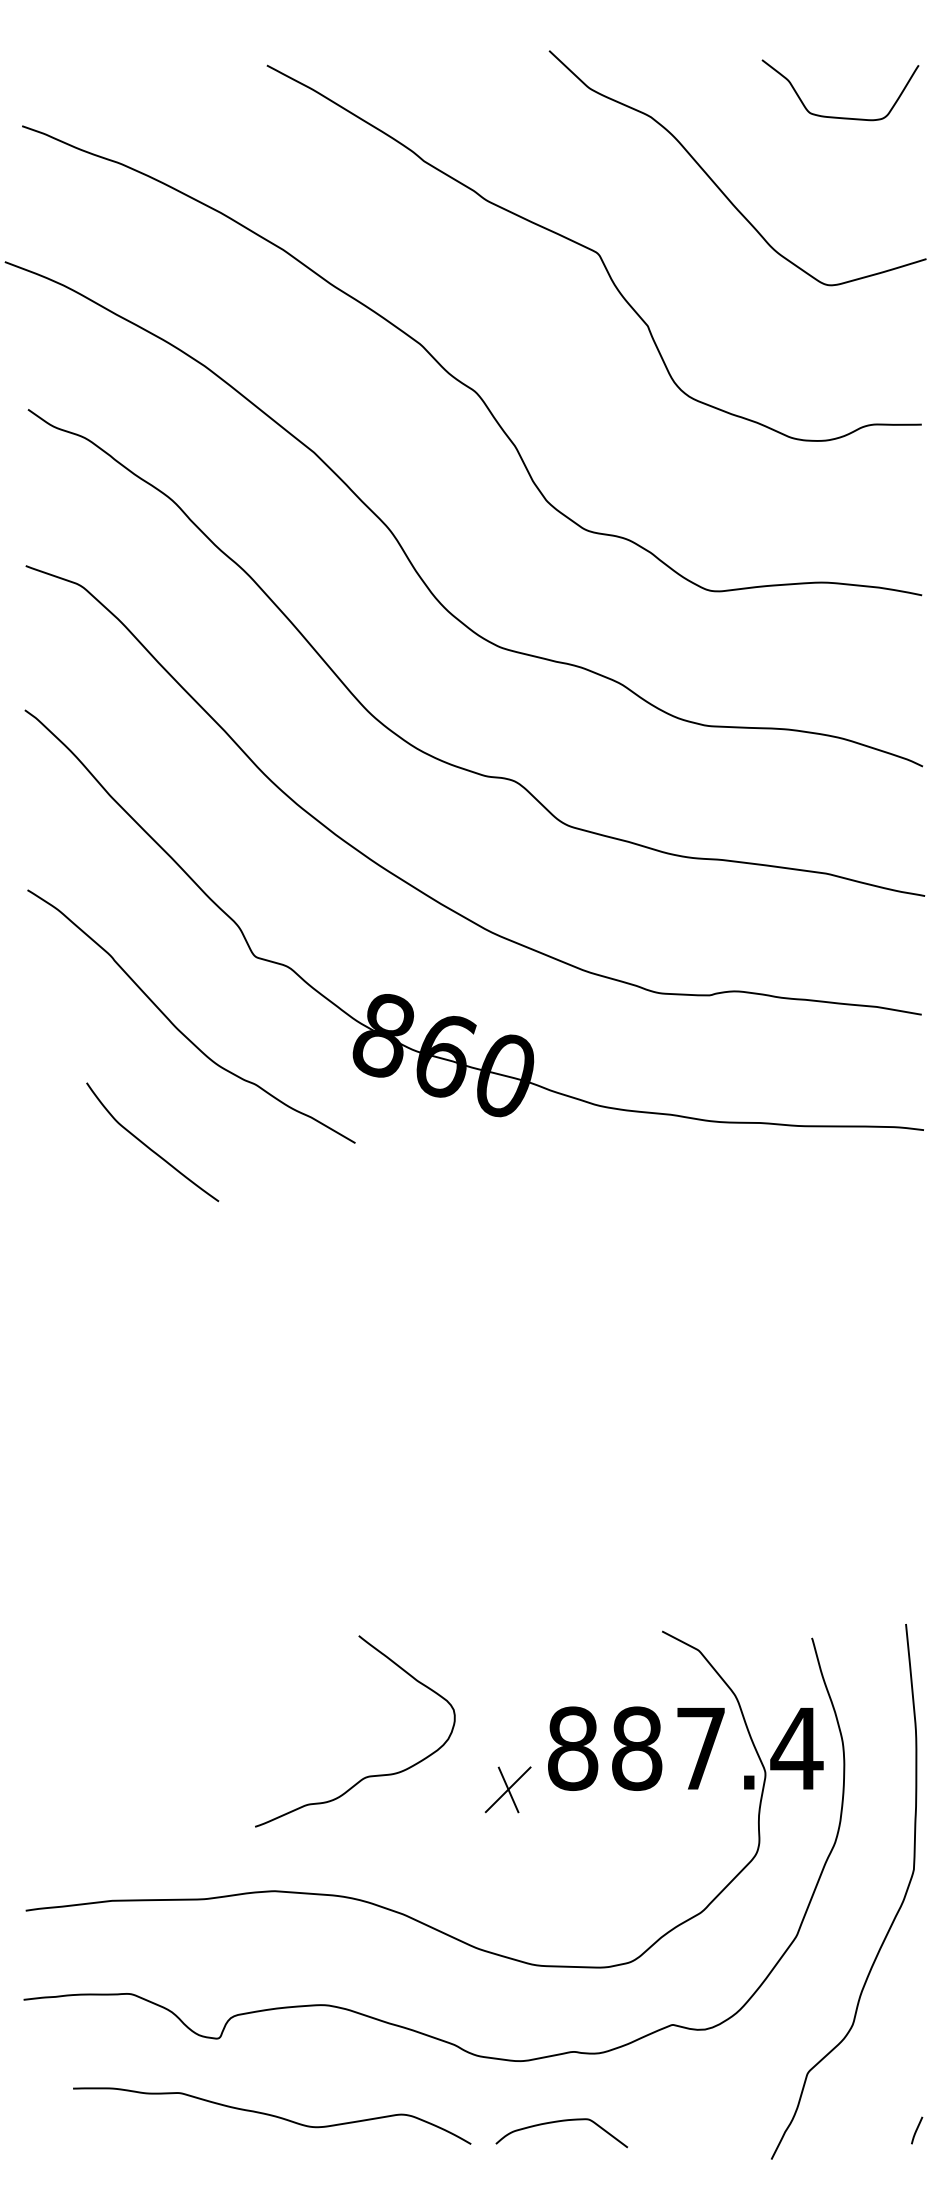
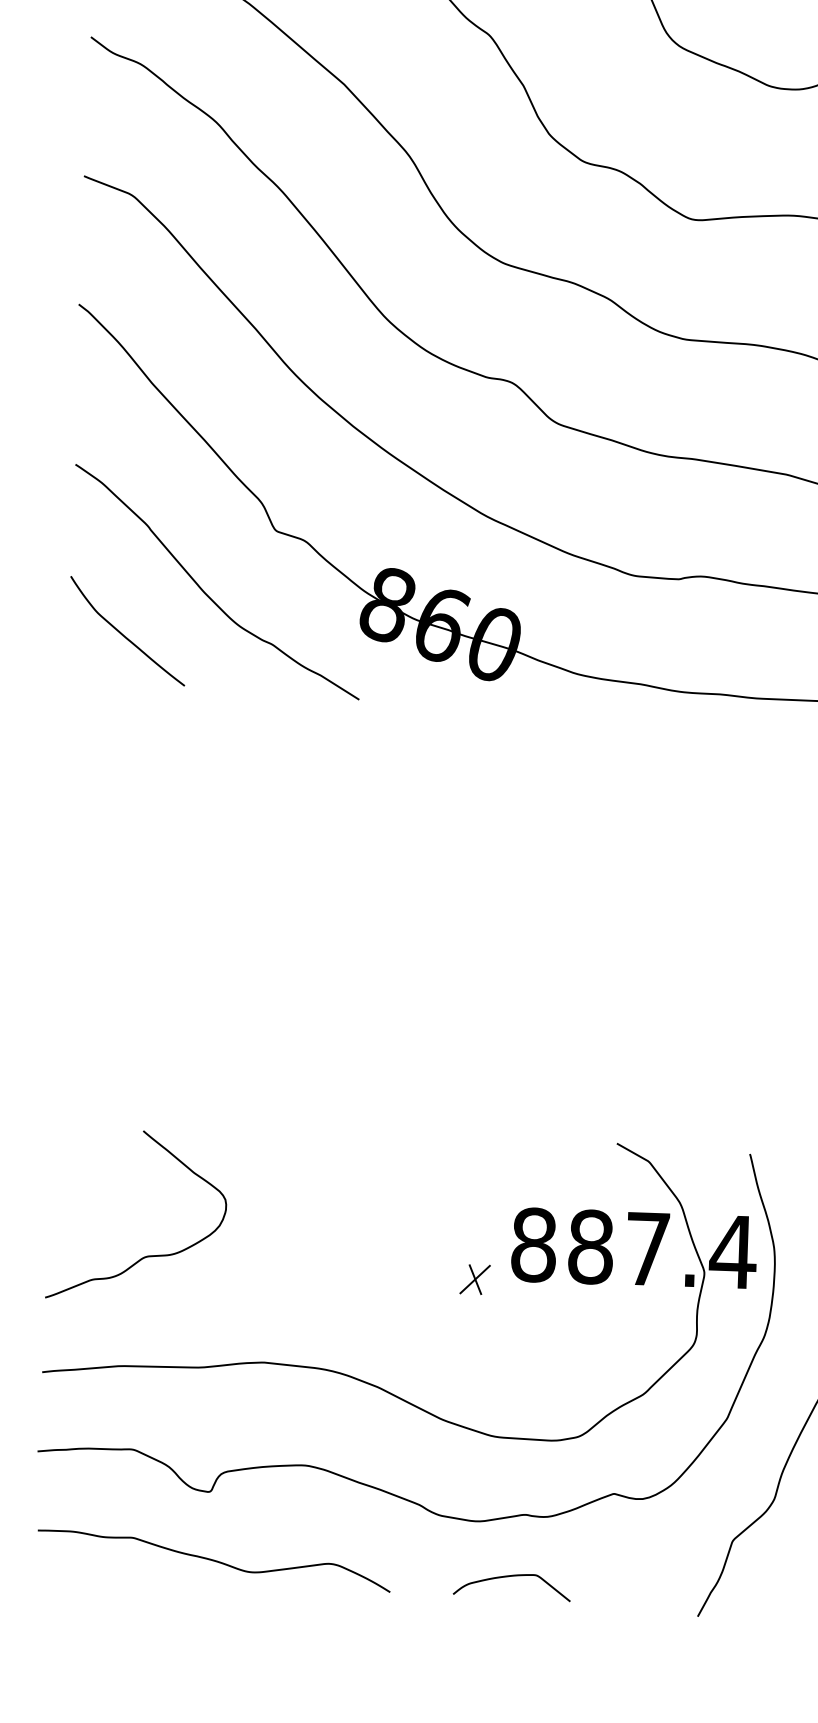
curve: (148, 1146) -> (123, 634), moved
curve: (368, 1775) -> (147, 1255), moved
part: (508, 1789) -> (475, 1279), size x0.71
curve: (272, 2115) -> (214, 1560), moved

